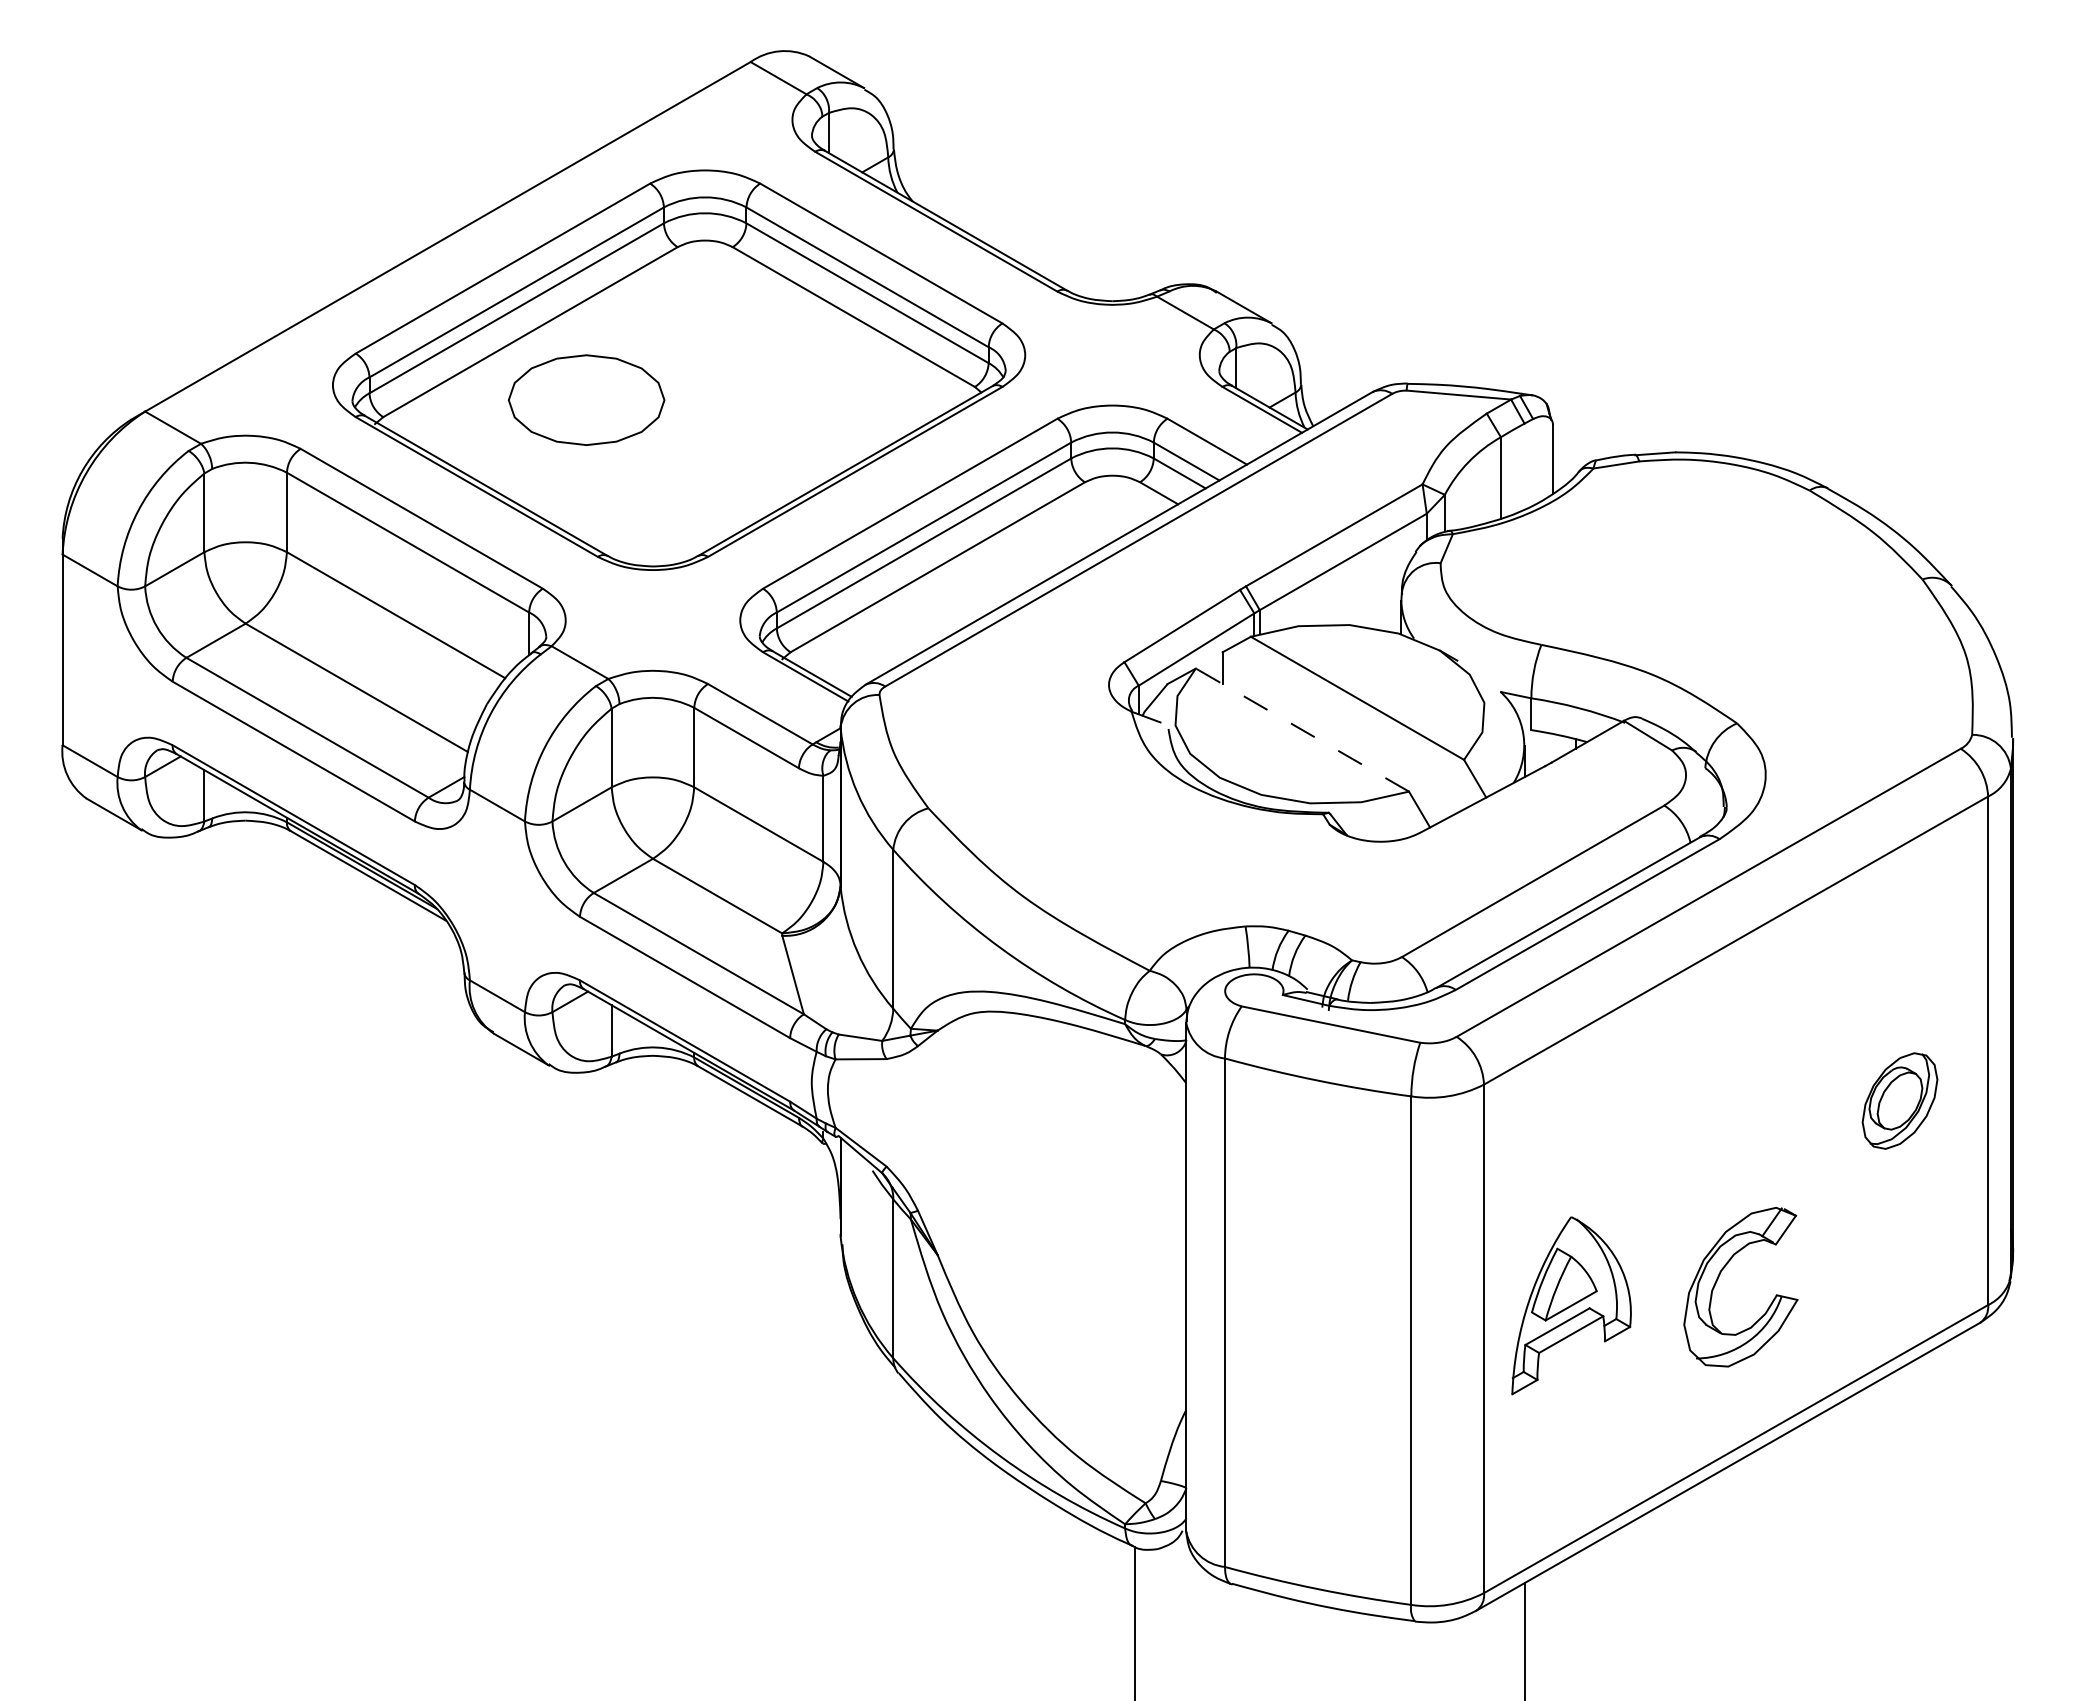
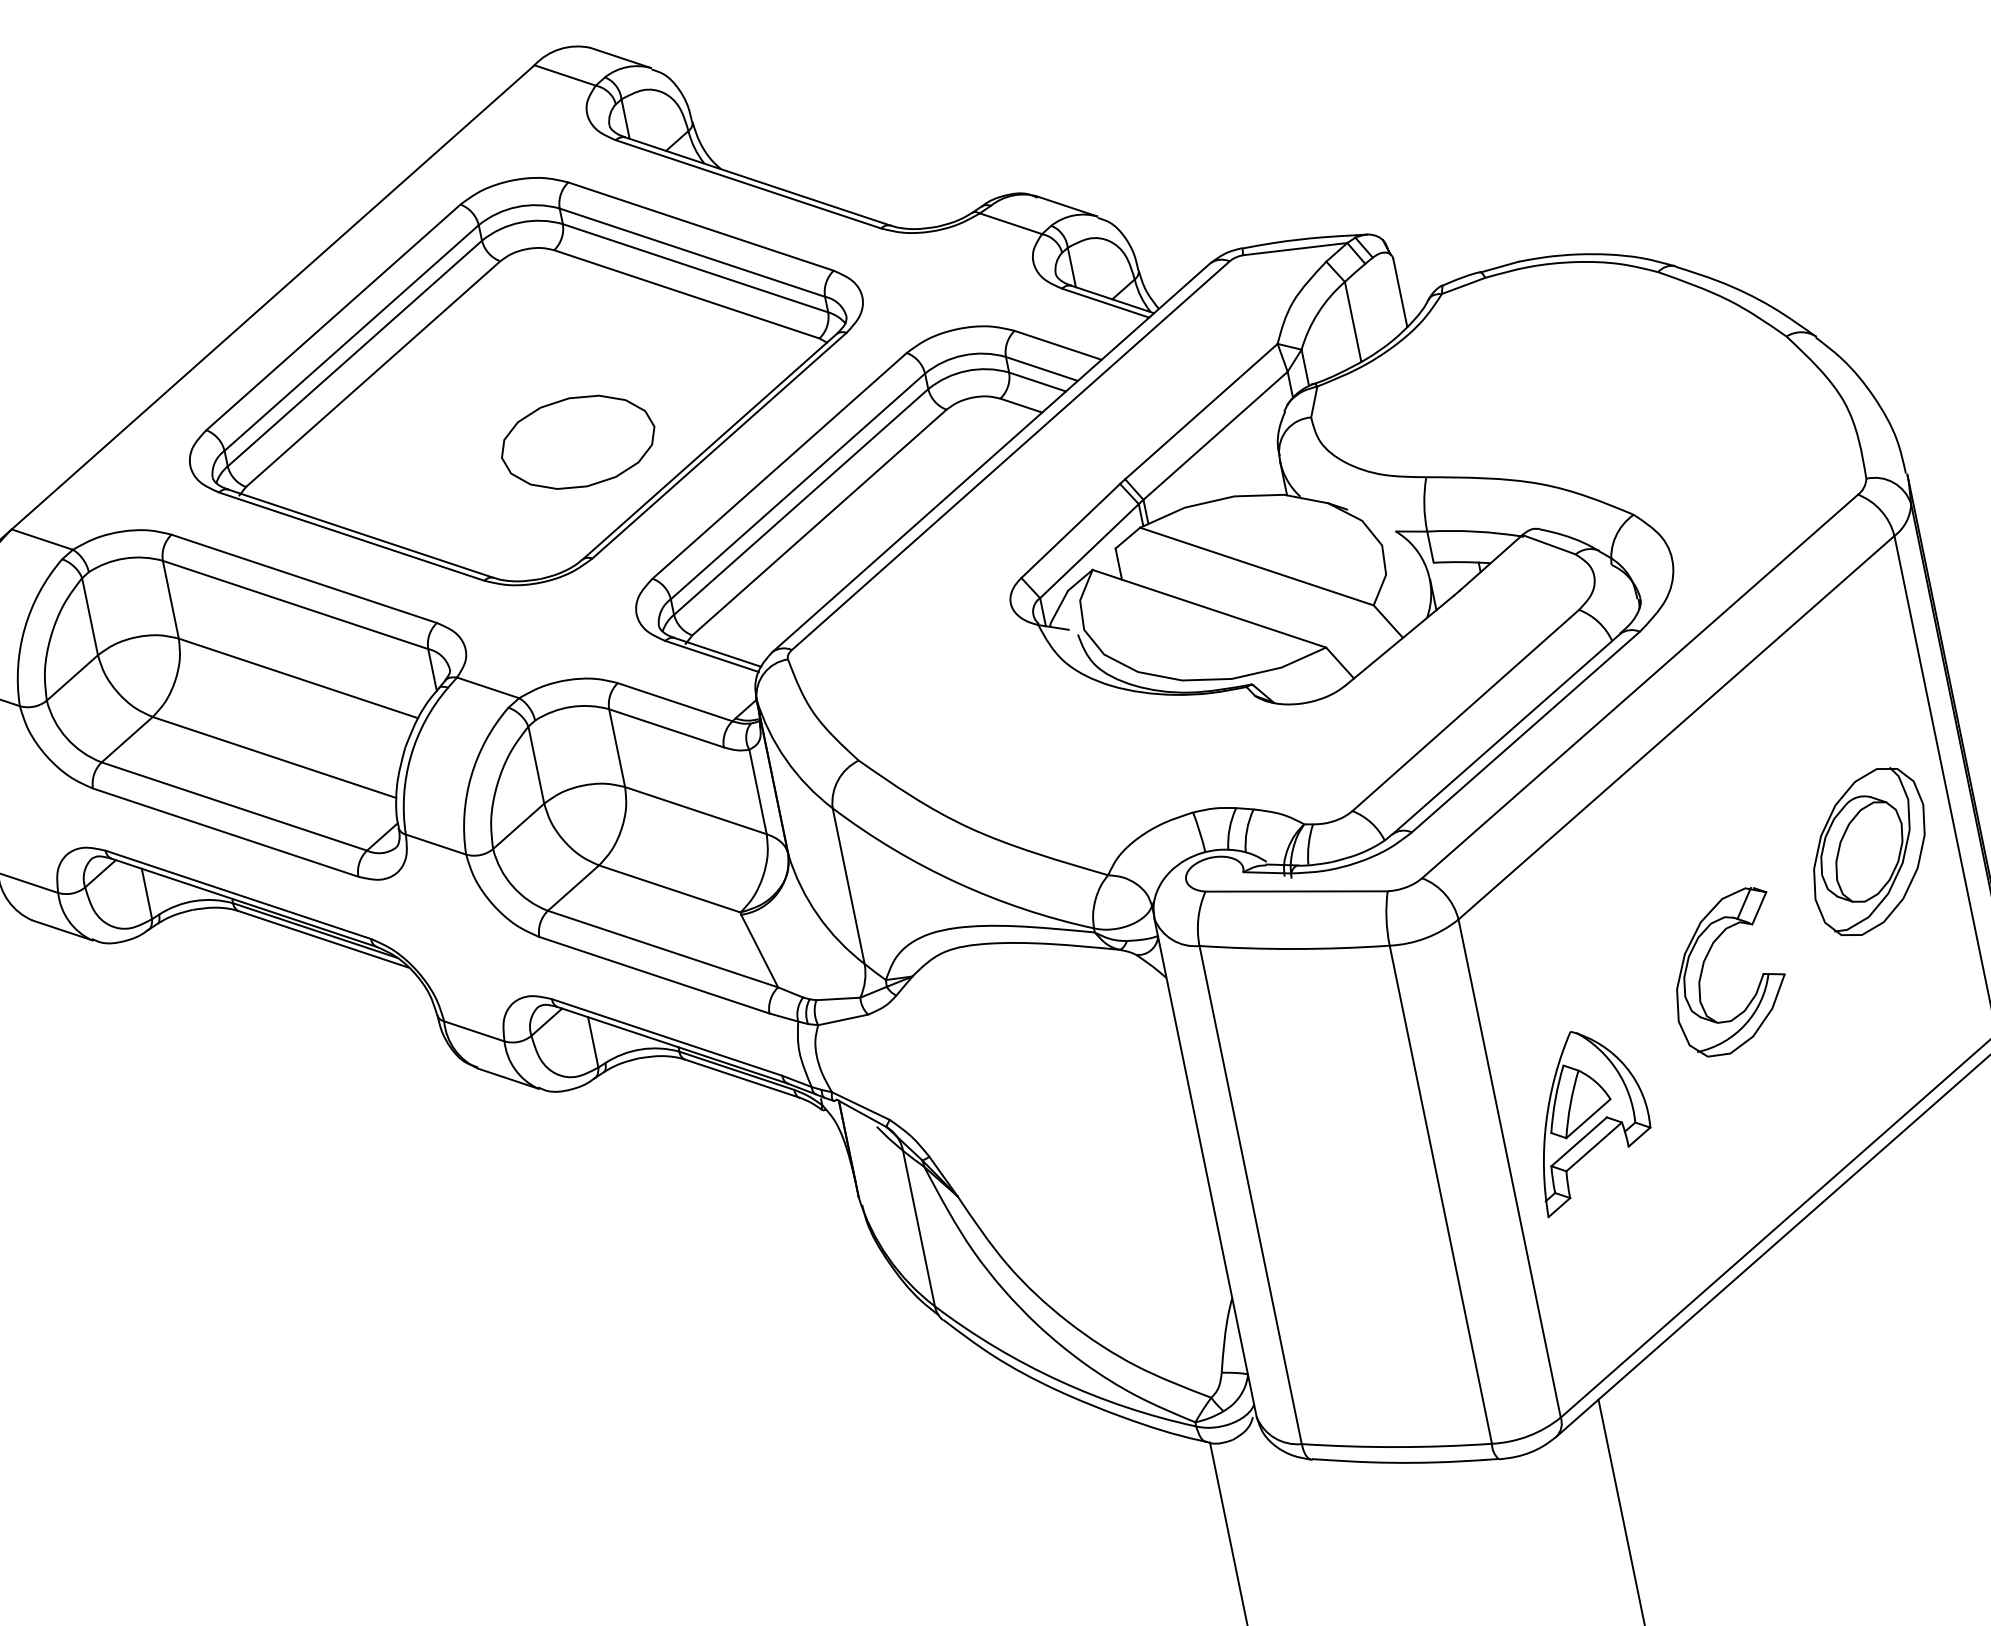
part: (586, 399) -> (577, 441), moved
line: (1302, 729) -> (1209, 608), dashed -> solid
part: (1899, 1100) -> (1868, 851), size x1.67
part: (1719, 1277) -> (1703, 968), moved

